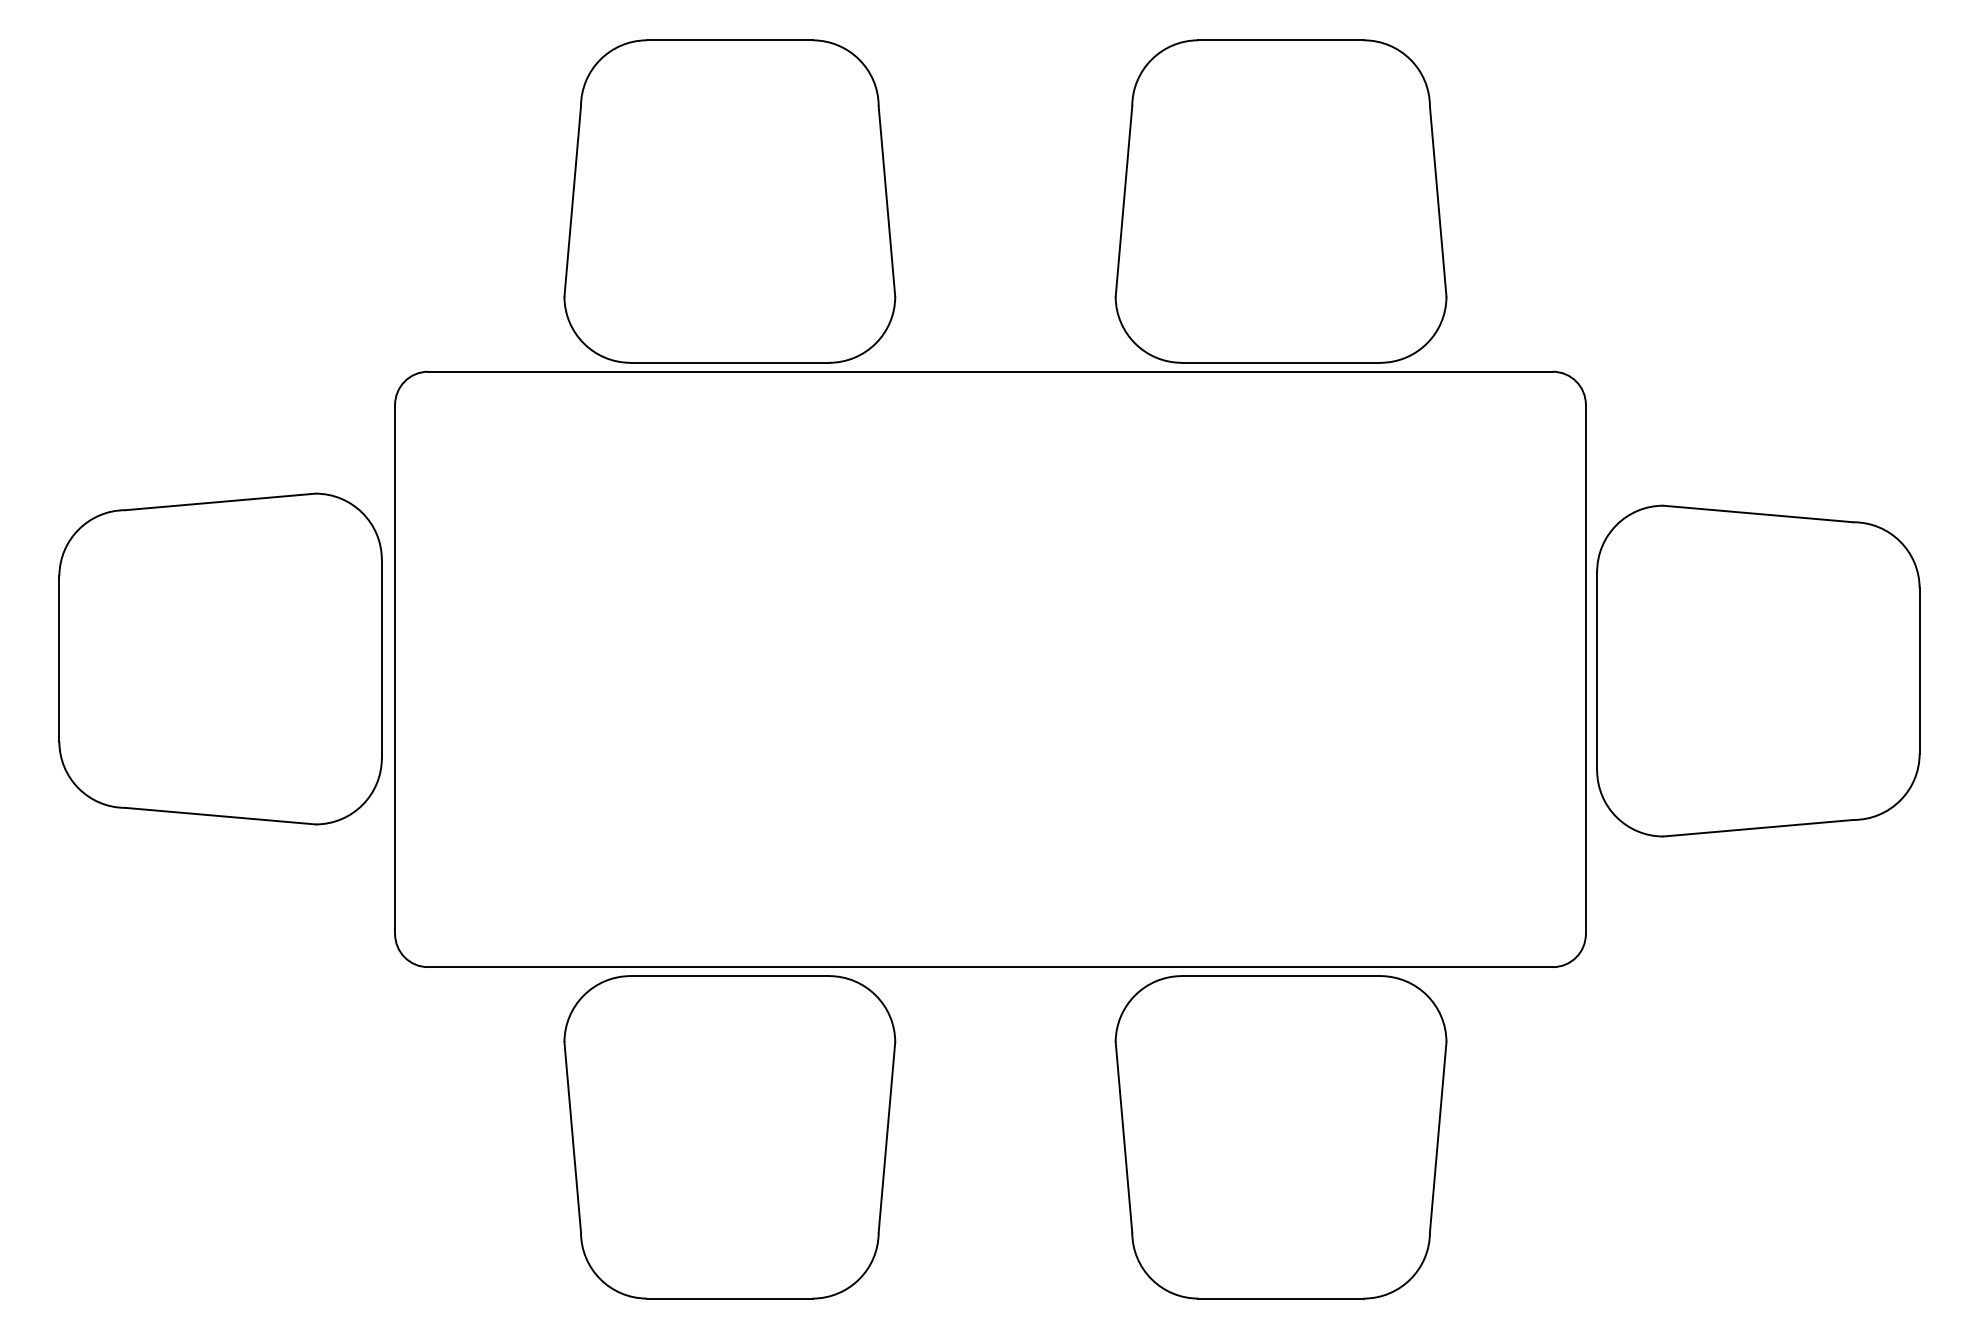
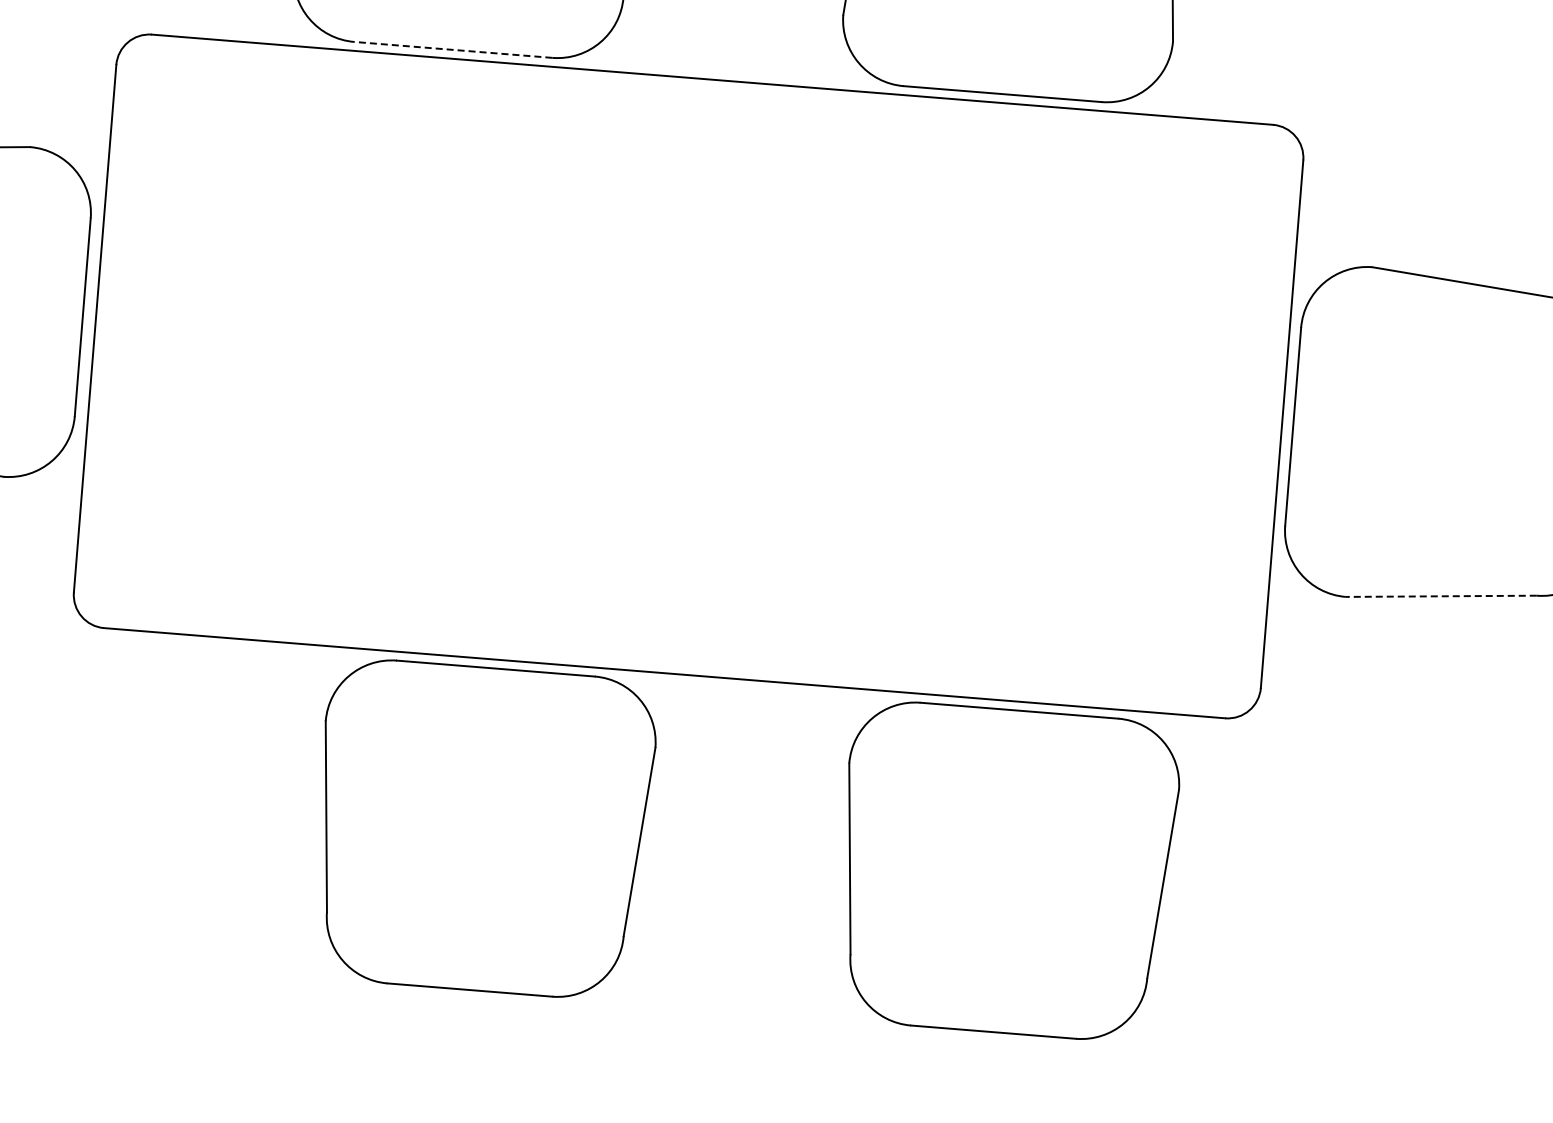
line: (729, 362) -> (453, 49), solid -> dashed
line: (1757, 828) -> (1440, 596), solid -> dashed
part: (729, 1137) -> (482, 829), moved
part: (1280, 1137) -> (1005, 871), moved

